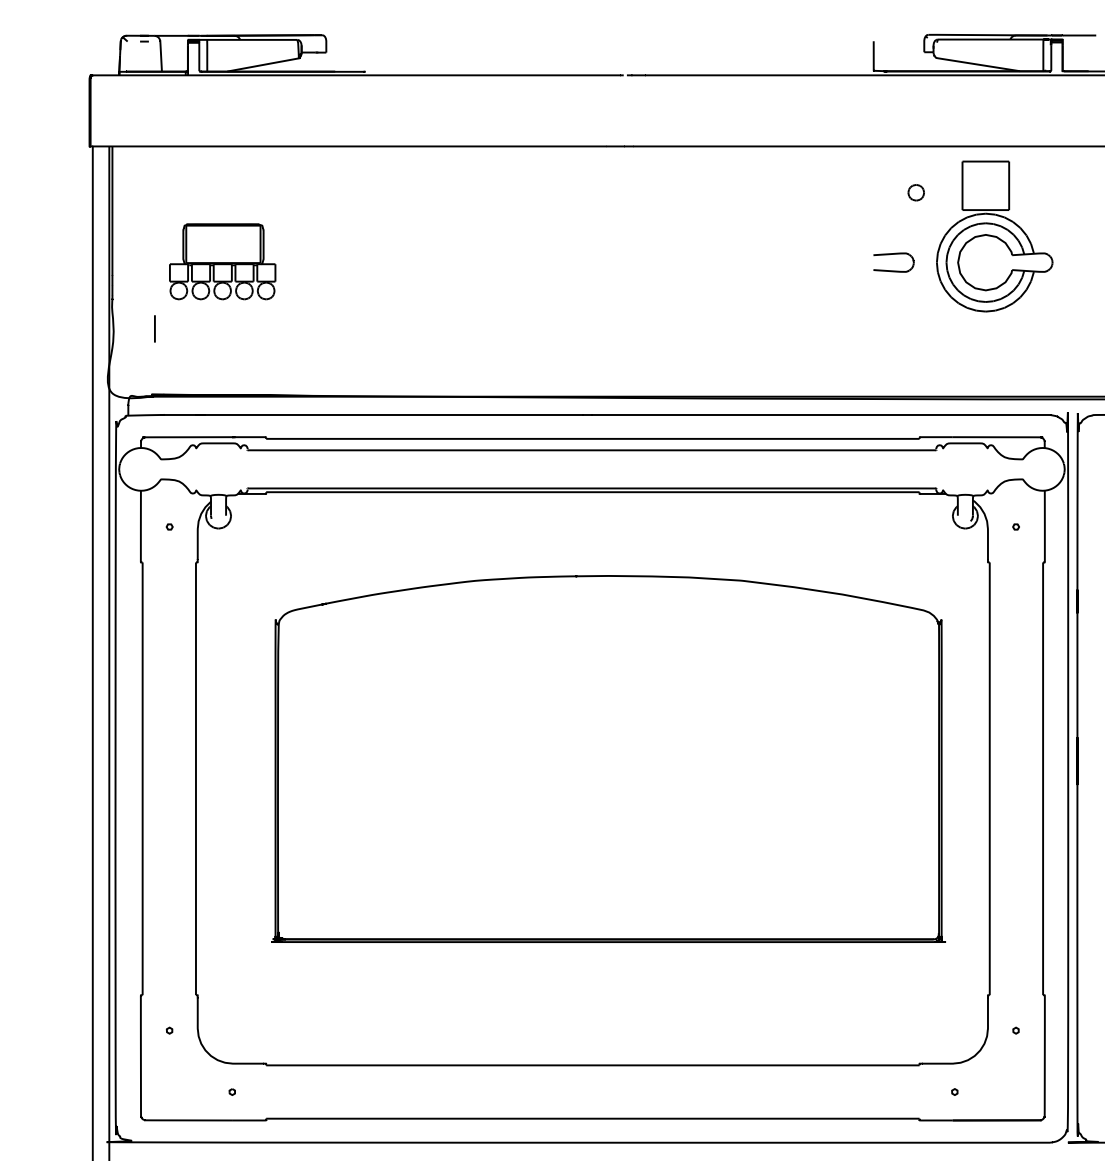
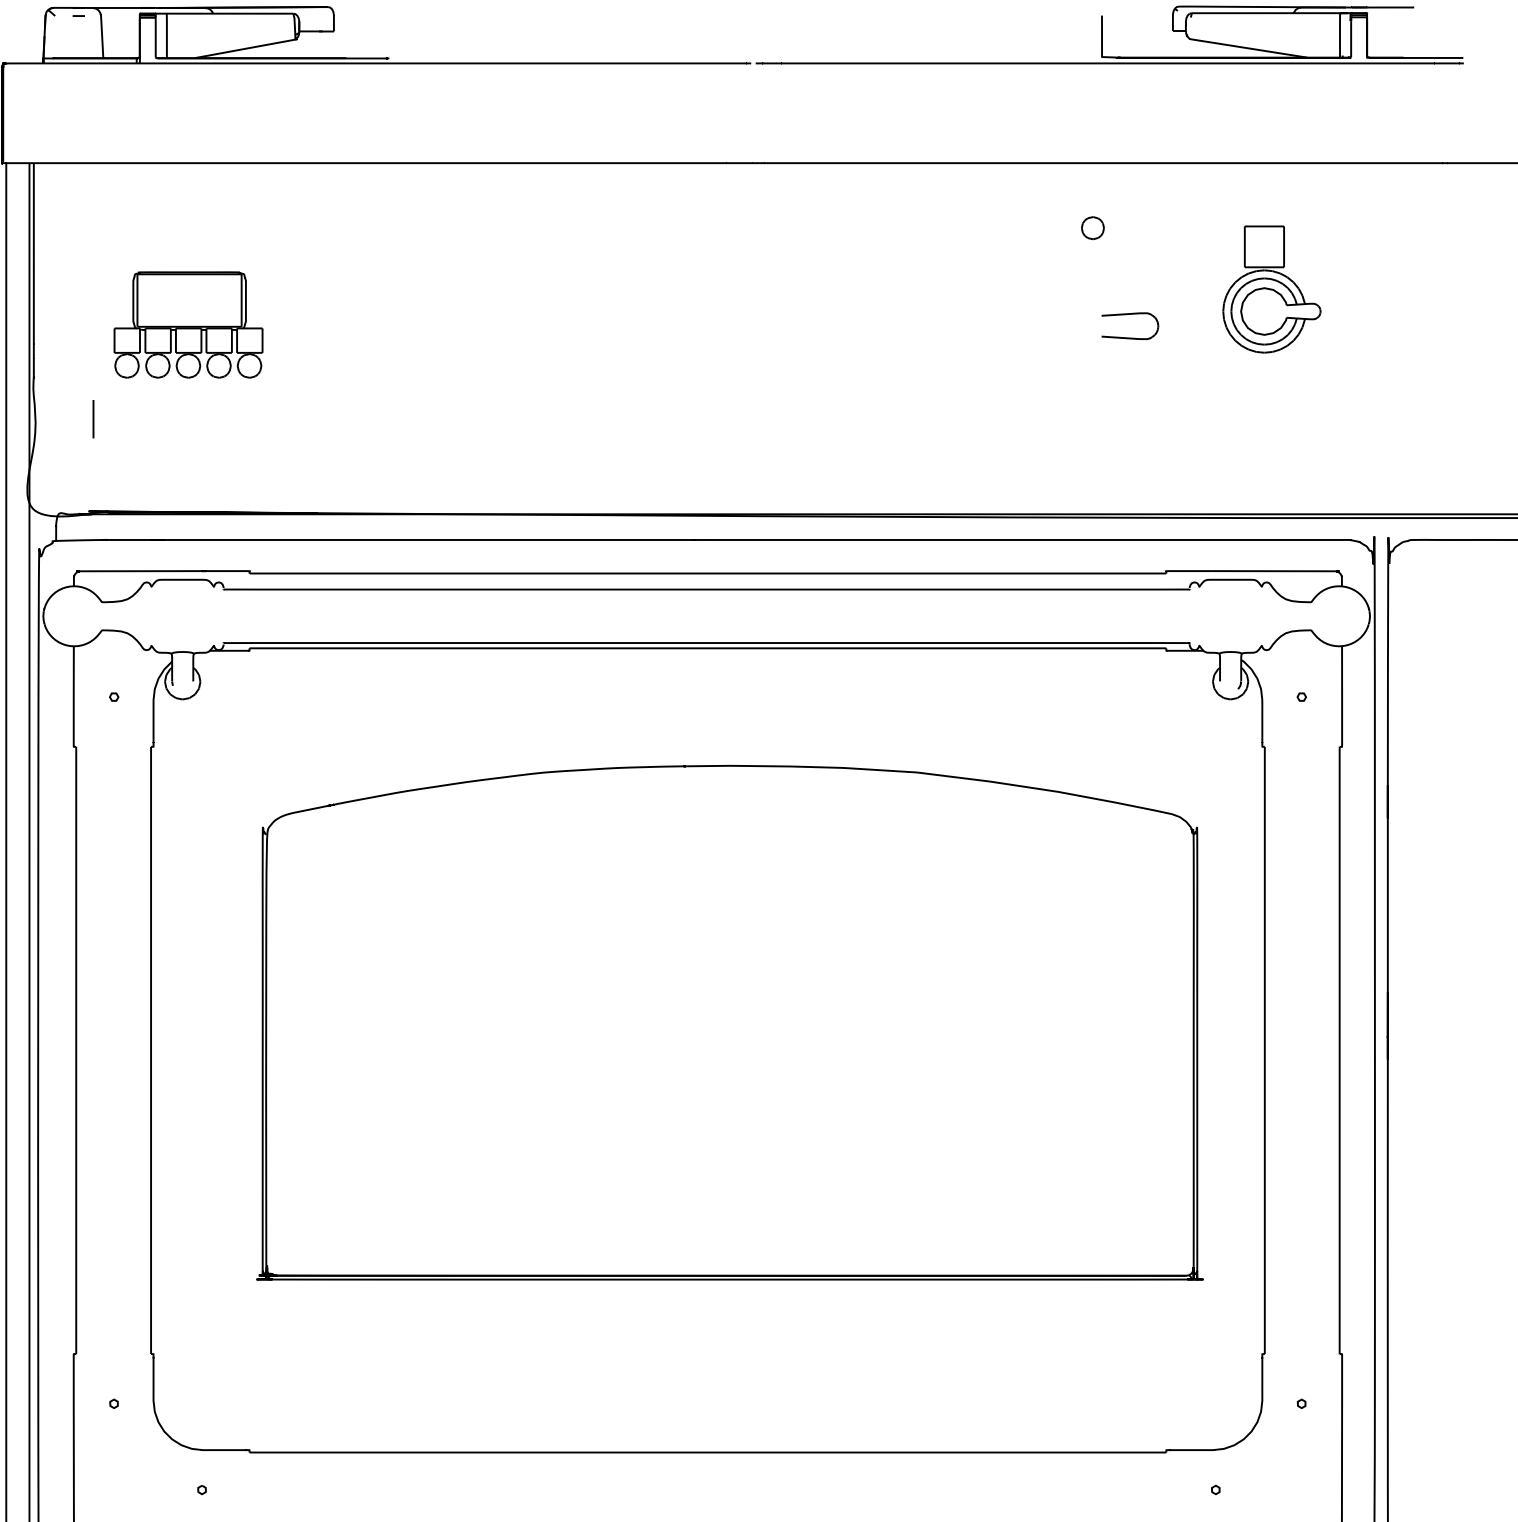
part: (915, 192) -> (1091, 227), moved
part: (994, 236) -> (1271, 289), size x0.6

